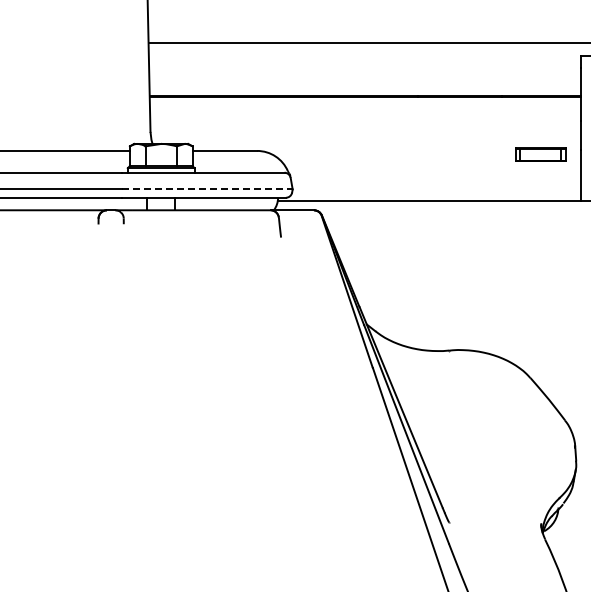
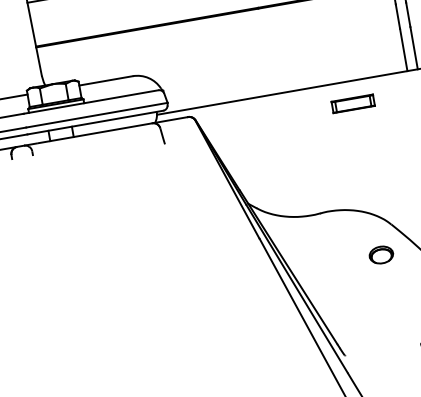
part: (540, 154) -> (353, 103), moved
line: (207, 189) -> (97, 115), dashed -> solid
part: (512, 411) -> (381, 254), added

